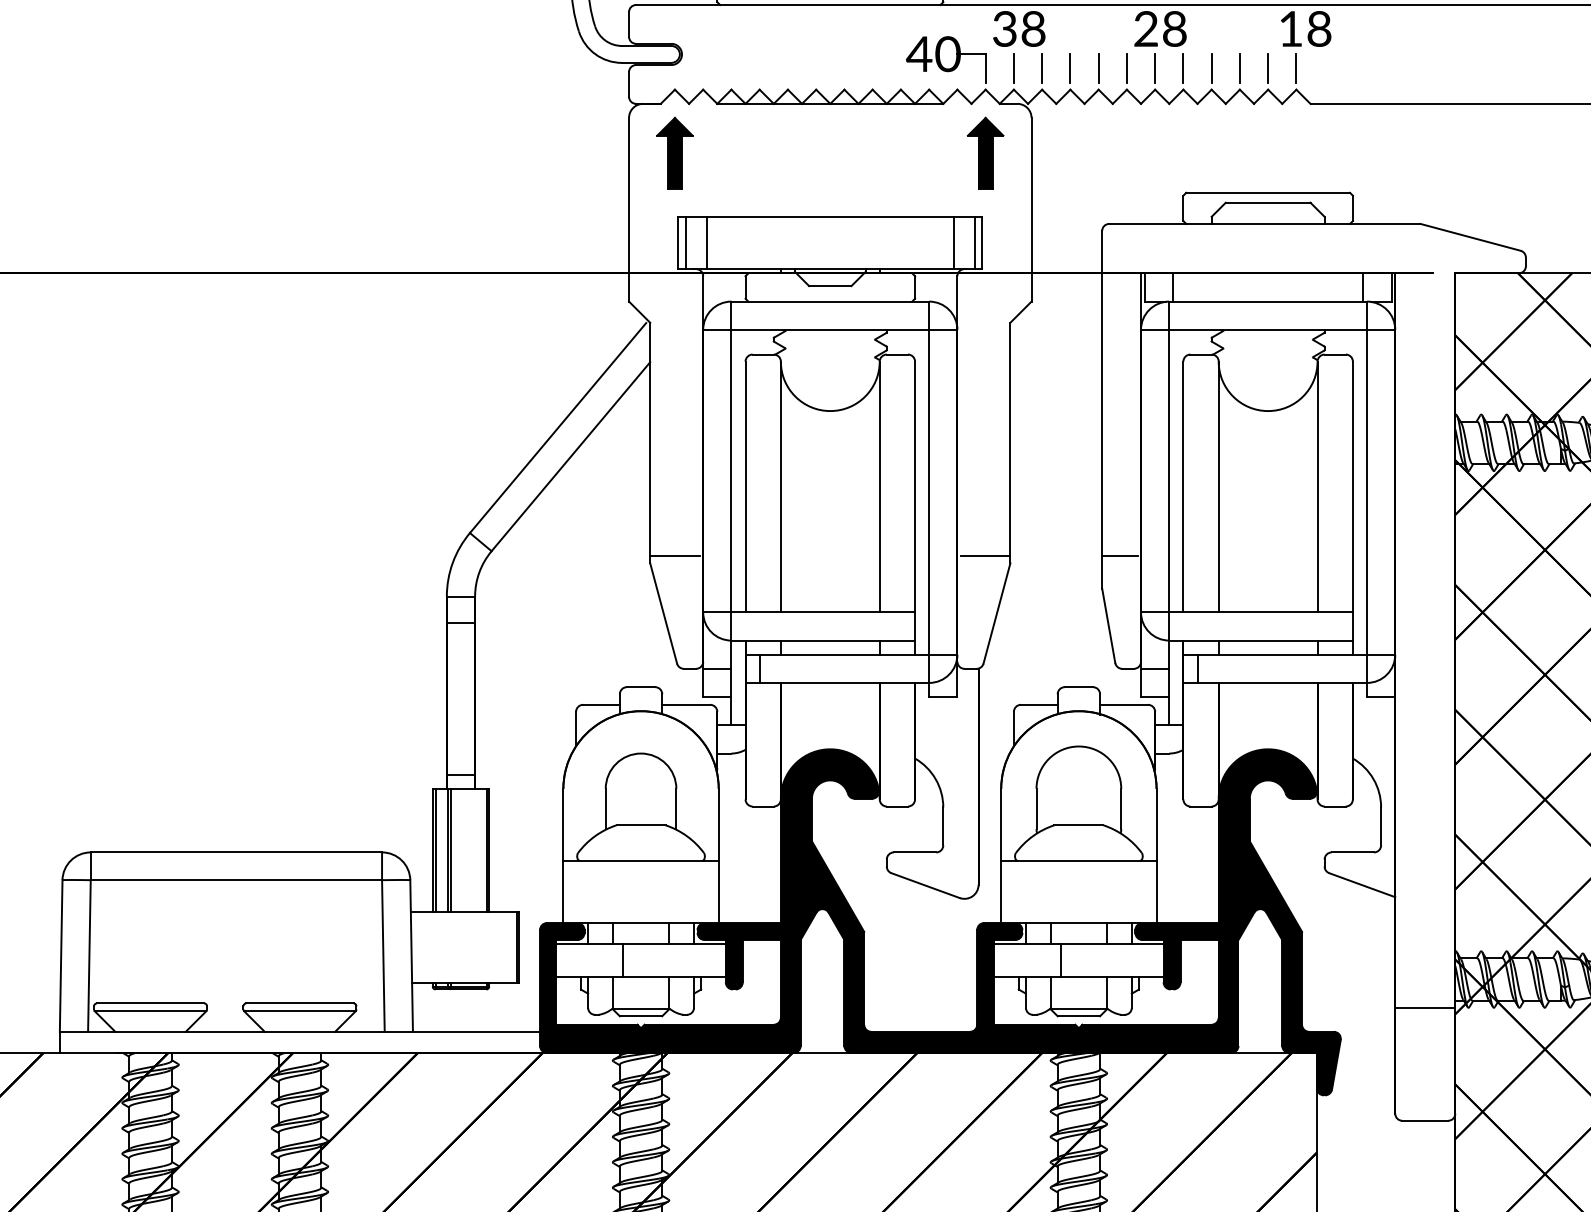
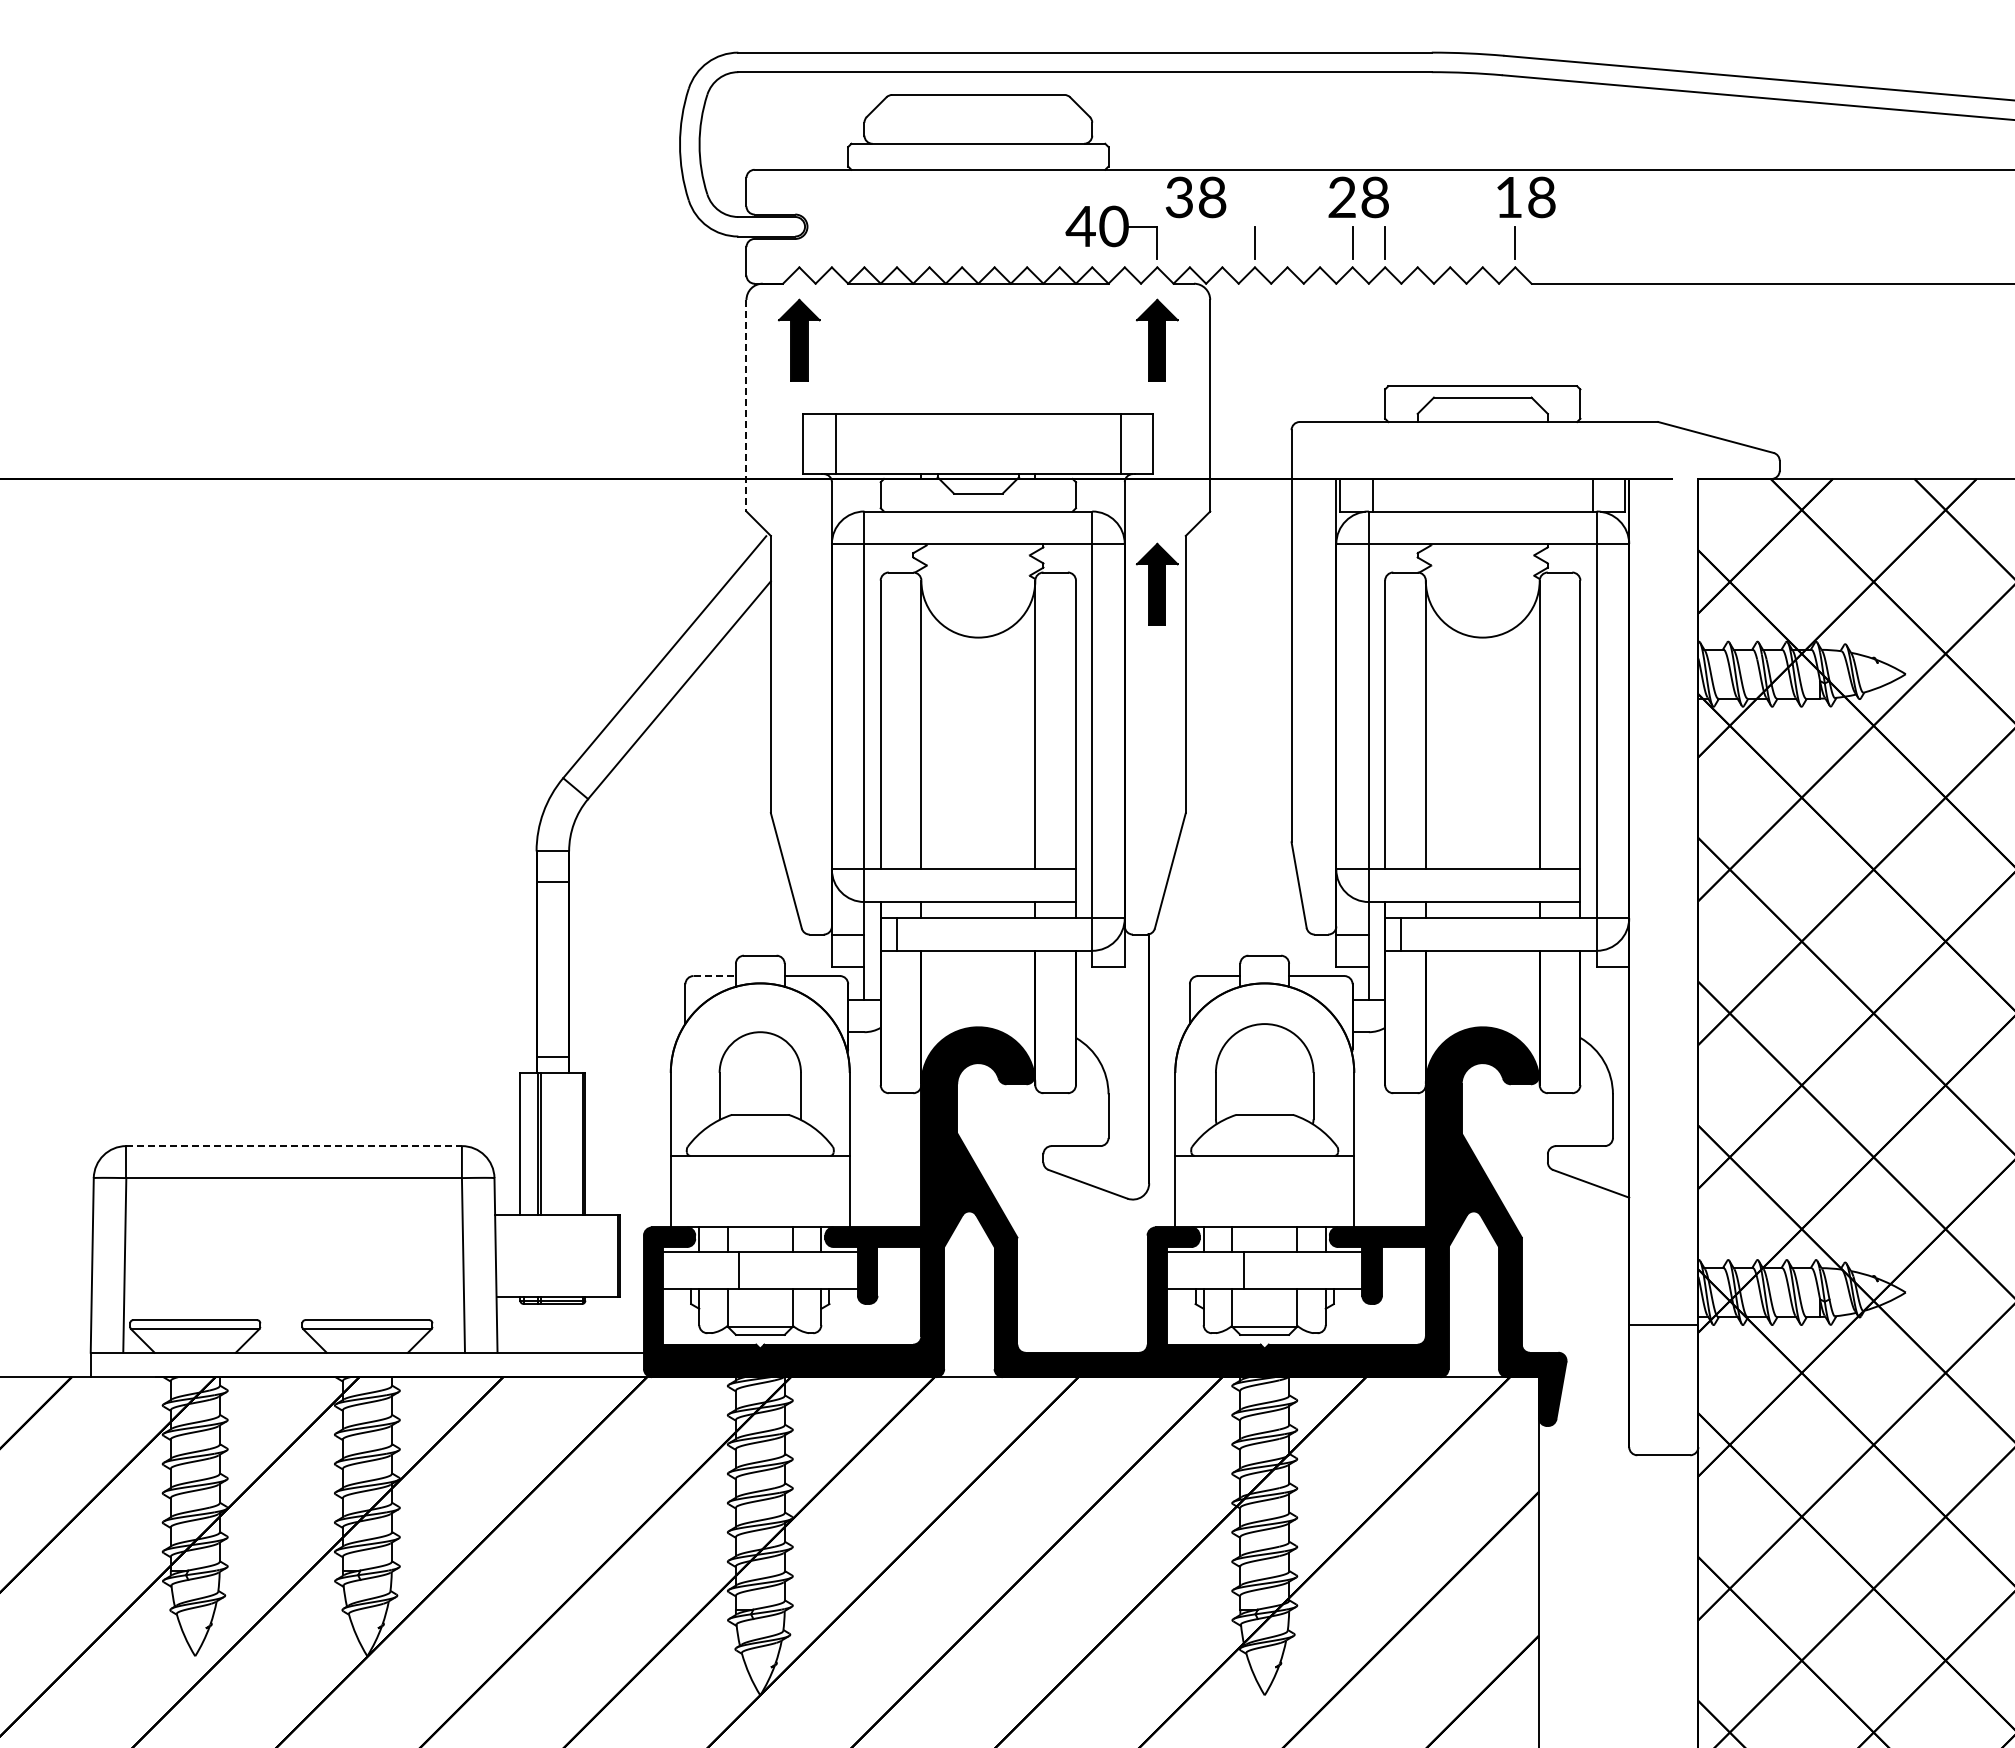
line: (1013, 68) -> (1189, 242), removed
line: (1042, 68) -> (1222, 242), removed
line: (1098, 68) -> (1287, 242), removed
line: (1127, 68) -> (1320, 242), removed
line: (1211, 68) -> (1417, 242), removed
line: (1240, 68) -> (1450, 242), removed
line: (1267, 68) -> (1482, 242), removed
line: (629, 209) -> (746, 405), solid -> dashed
line: (685, 242) -> (811, 443), removed
line: (975, 242) -> (1145, 443), removed
part: (984, 364) -> (1156, 583), added
line: (674, 555) -> (798, 804), removed
line: (984, 555) -> (1156, 804), removed
line: (1119, 555) -> (1311, 804), removed
line: (602, 705) -> (715, 976), solid -> dashed
line: (435, 850) -> (523, 1143), removed
line: (236, 852) -> (294, 1146), solid -> dashed

